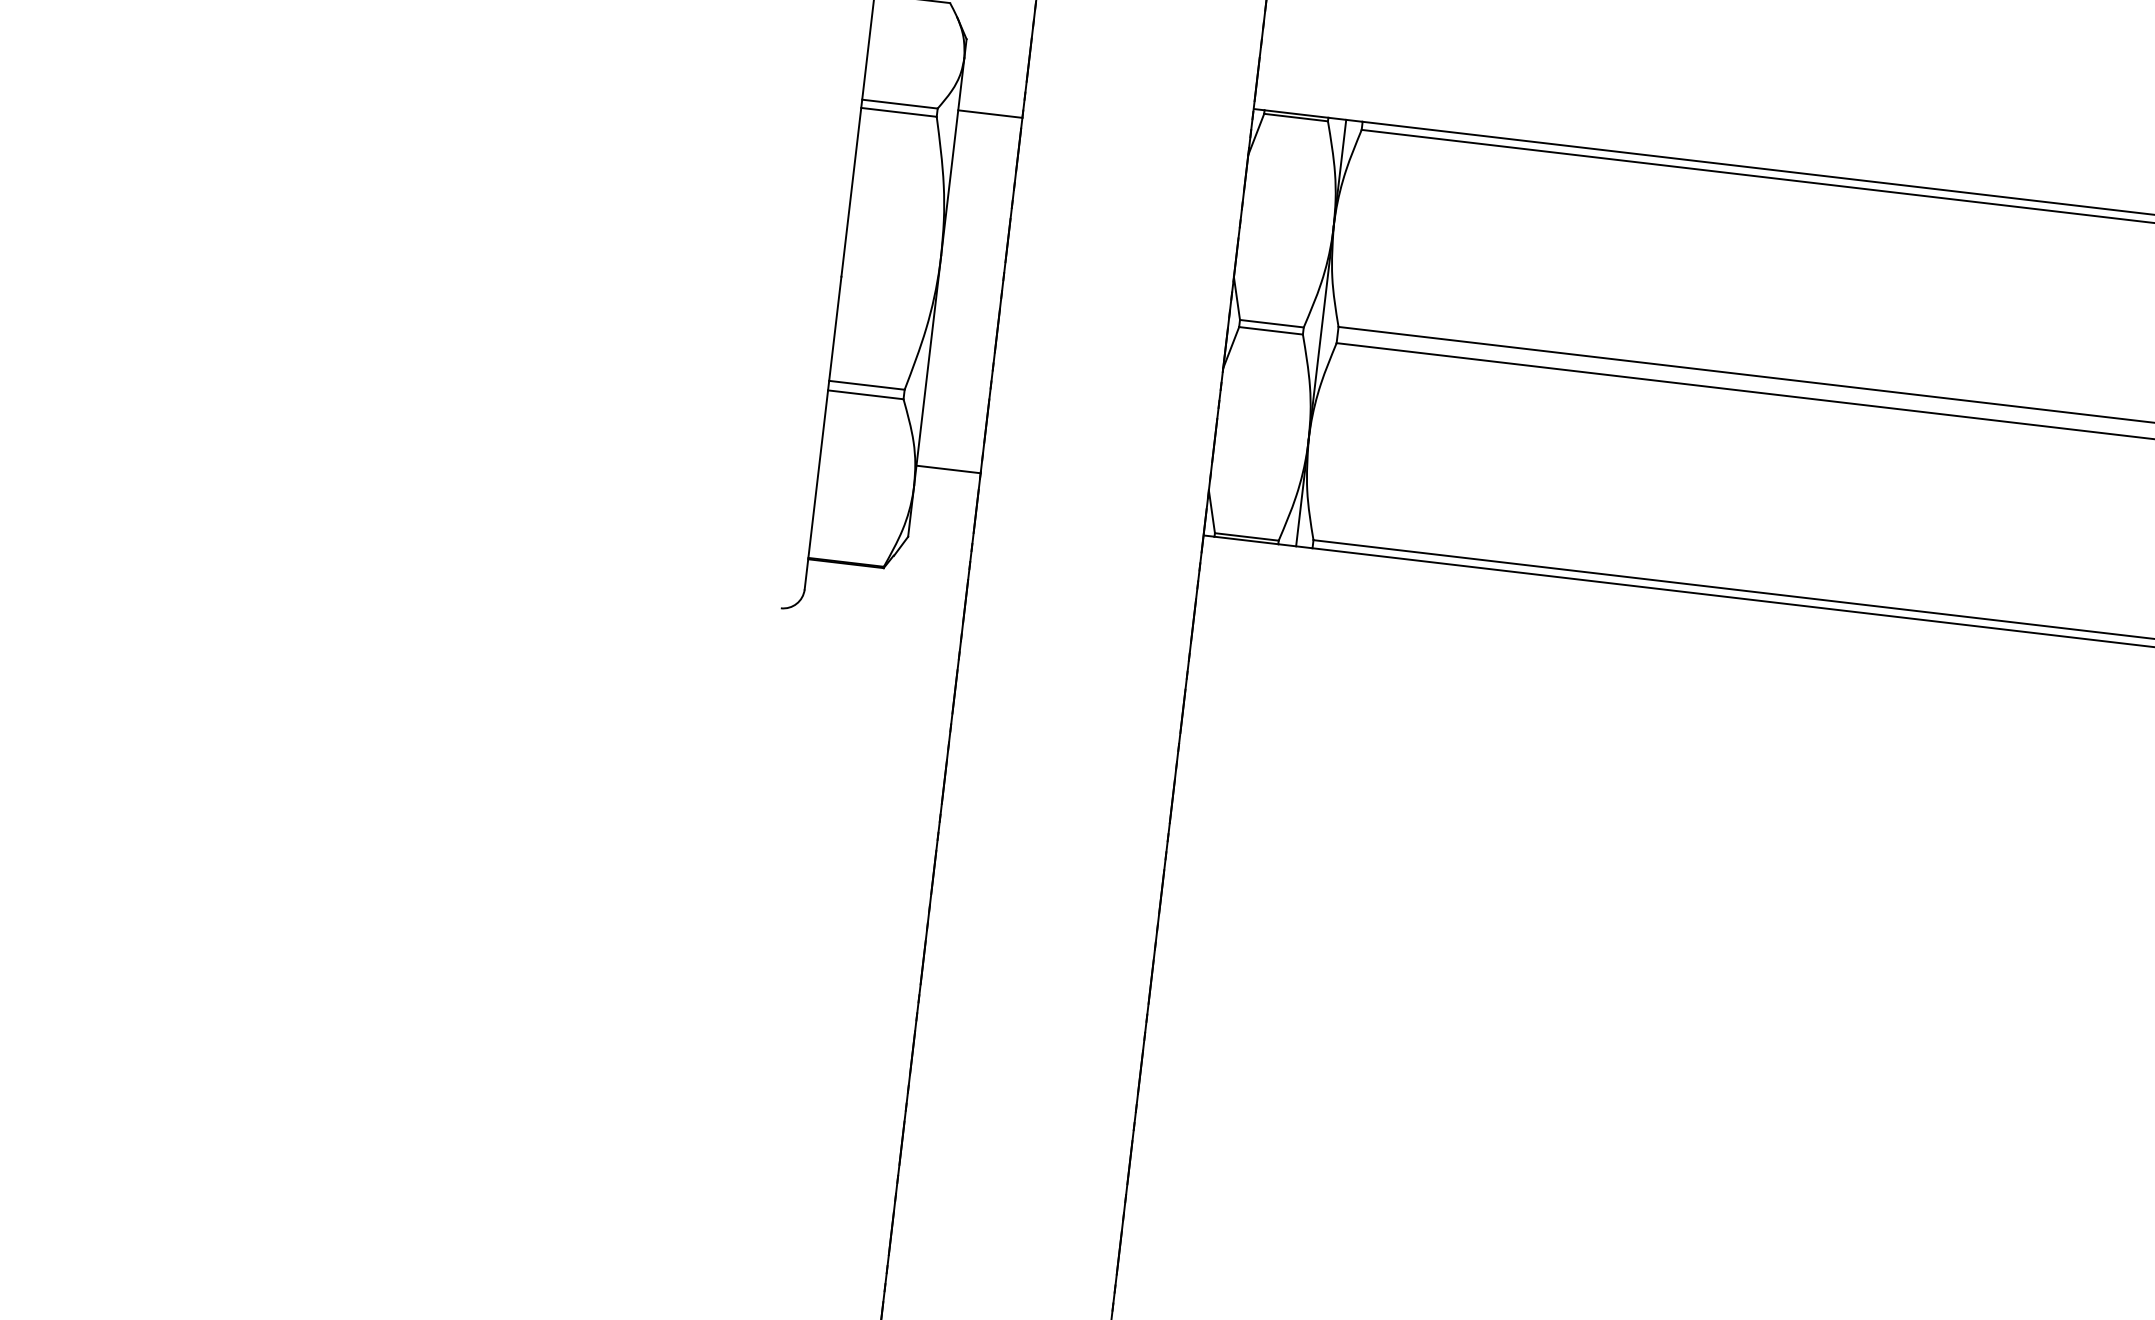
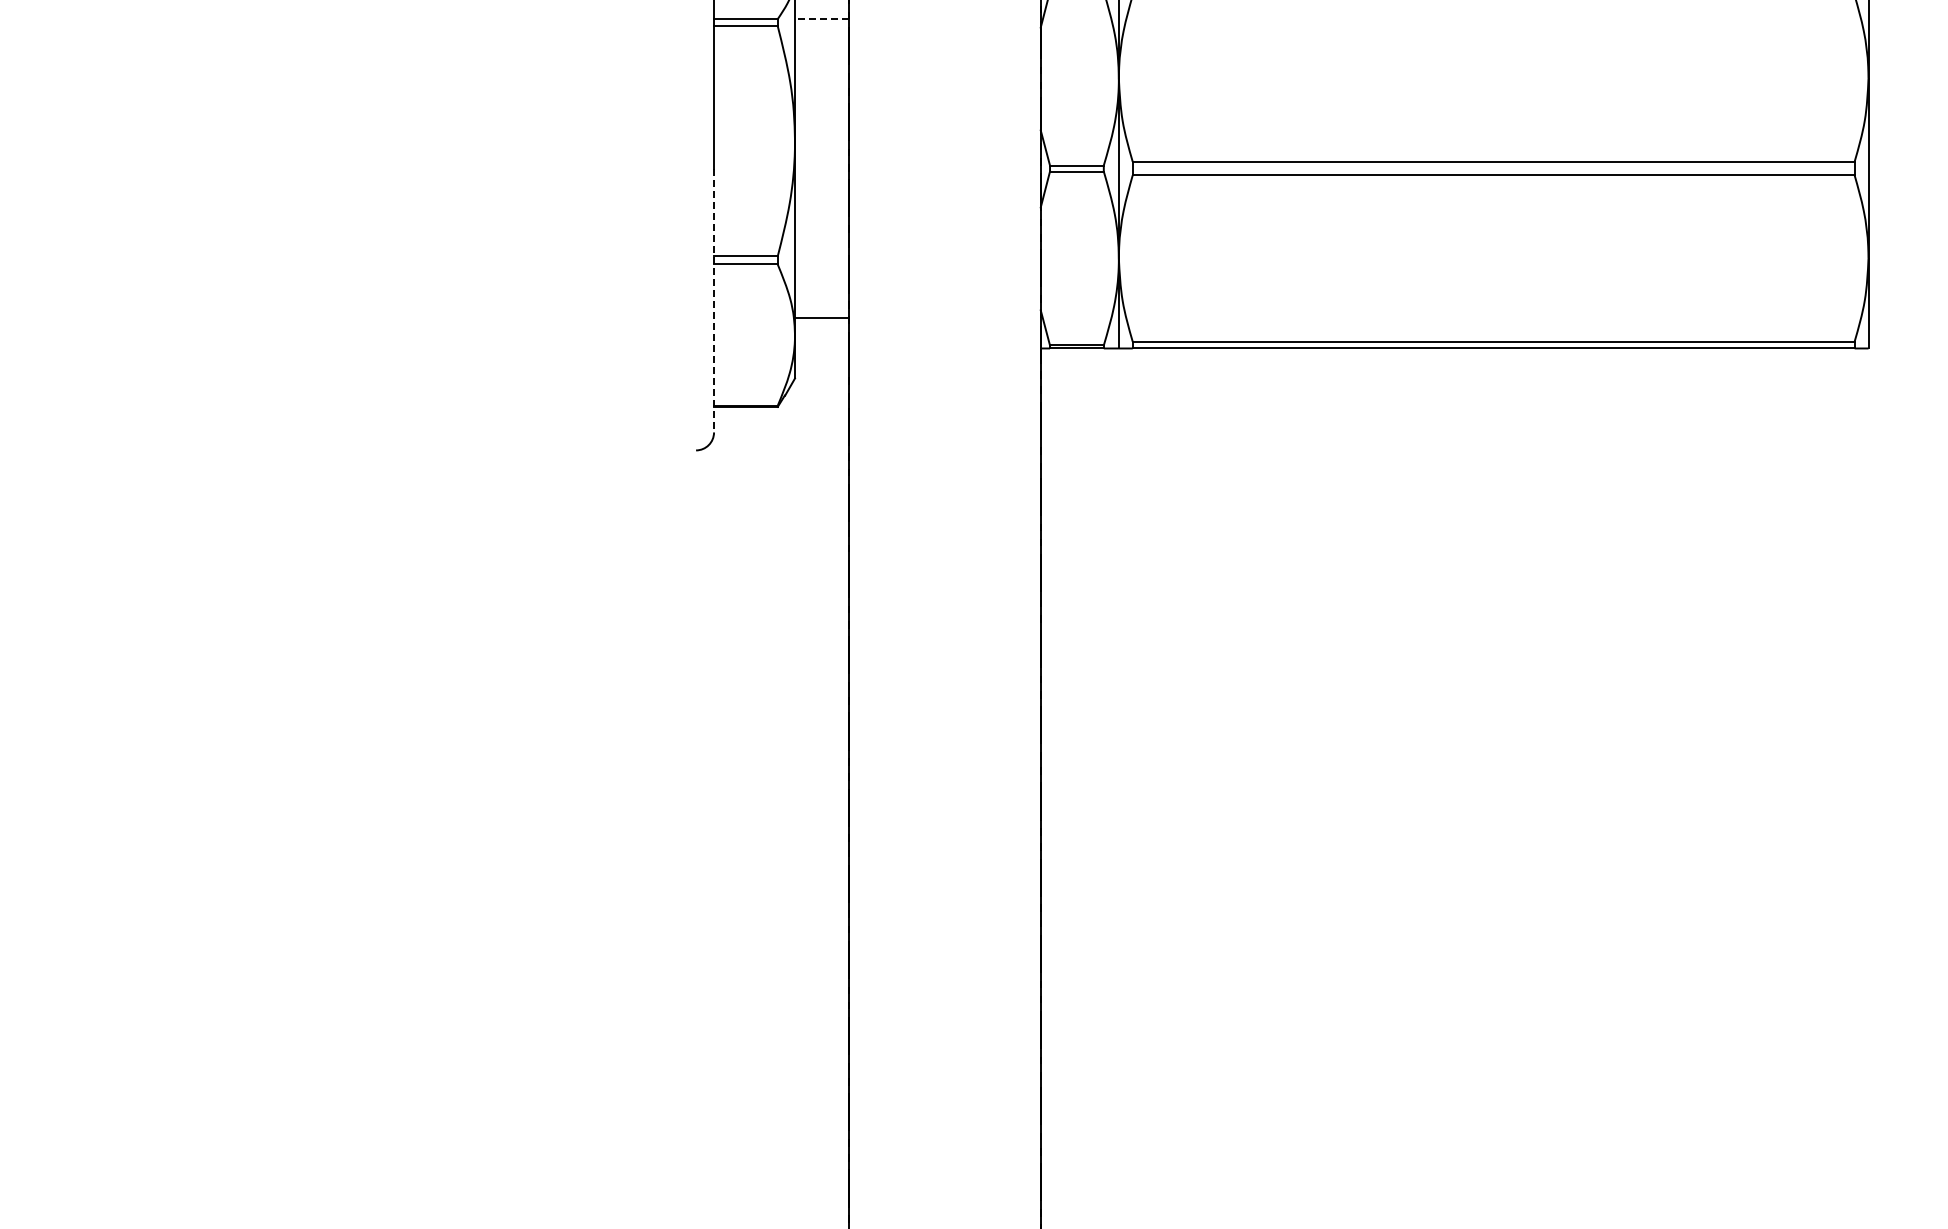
line: (989, 113) -> (821, 18), solid -> dashed
line: (823, 433) -> (714, 300), solid -> dashed

